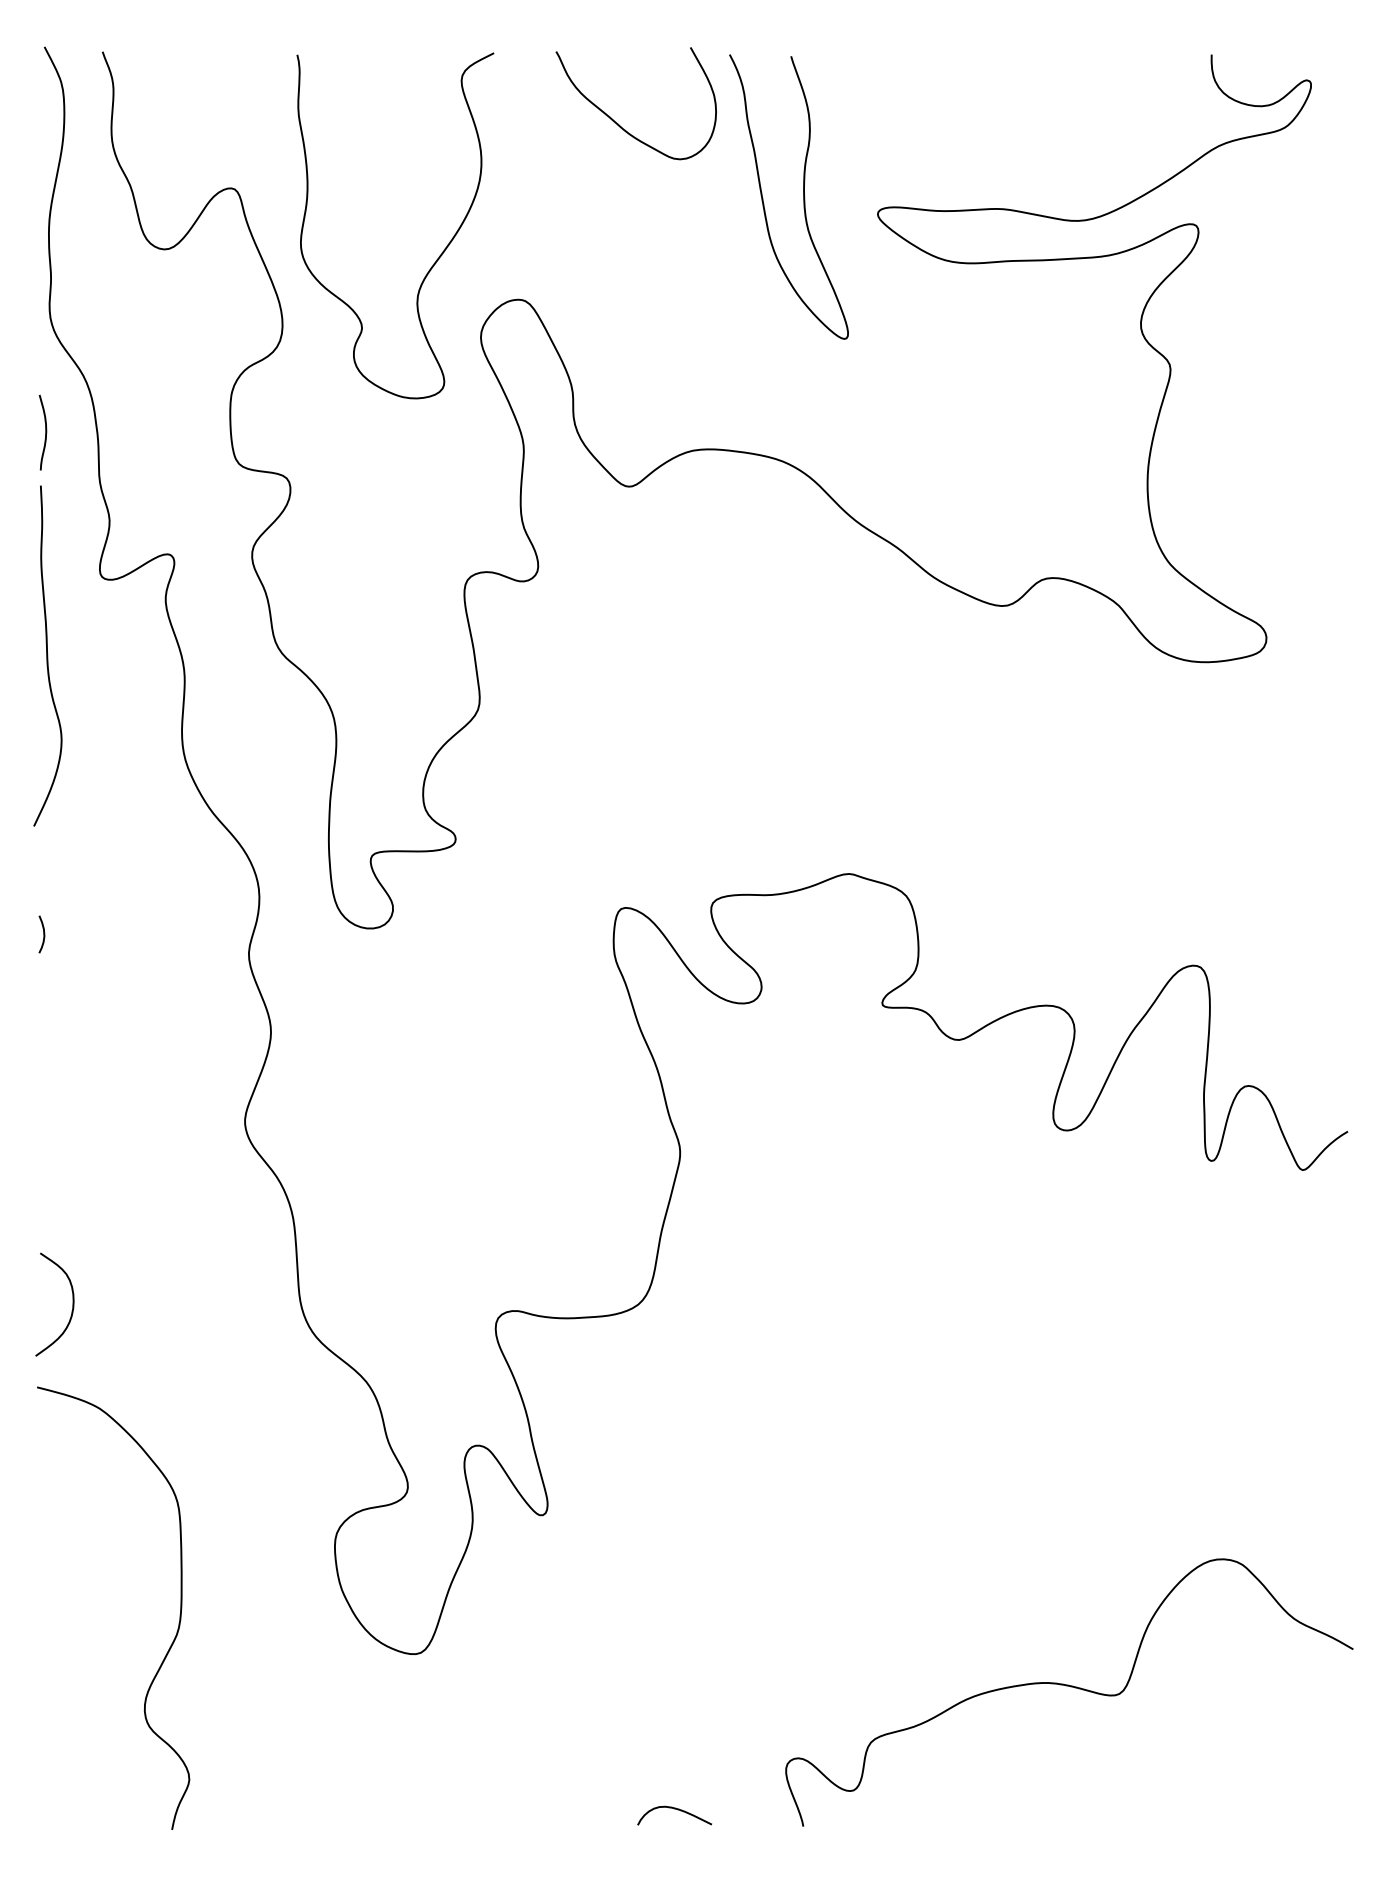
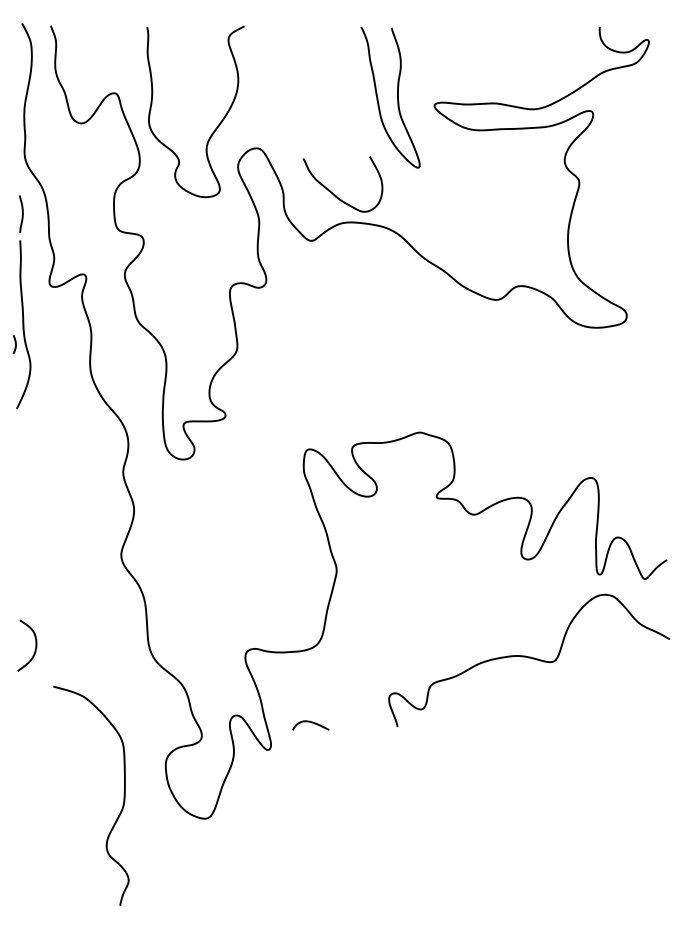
curve: (621, 124) -> (335, 194), moved
curve: (43, 934) -> (15, 344), moved
curve: (178, 1607) -> (123, 795), moved
curve: (1067, 1688) -> (528, 658), moved
curve: (675, 1811) -> (311, 723), moved

